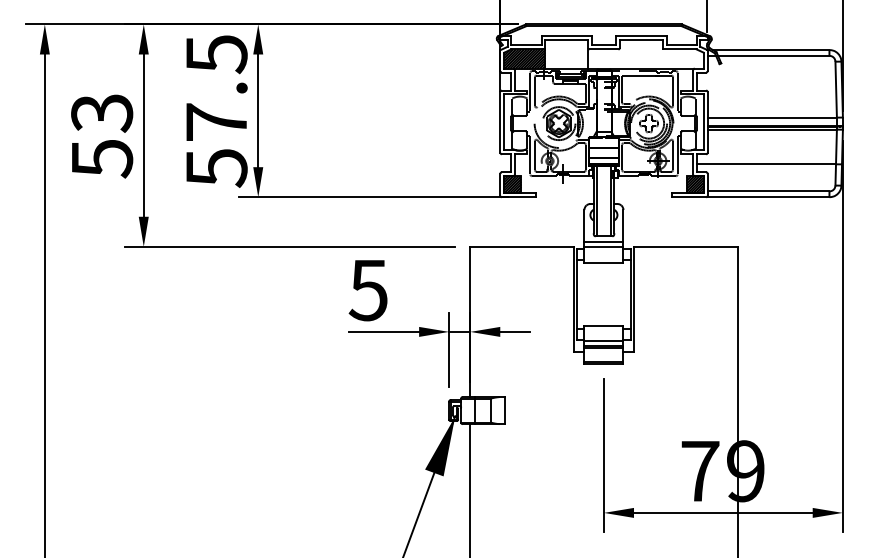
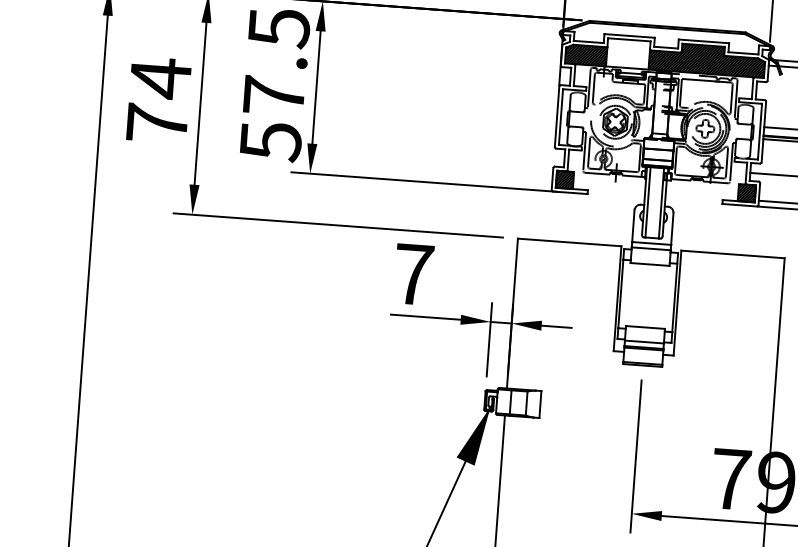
hatch: (645, 54) -> (706, 59), added
text: (102, 135) -> (159, 100), 53 -> 74
text: (367, 290) -> (412, 274), 5 -> 7

